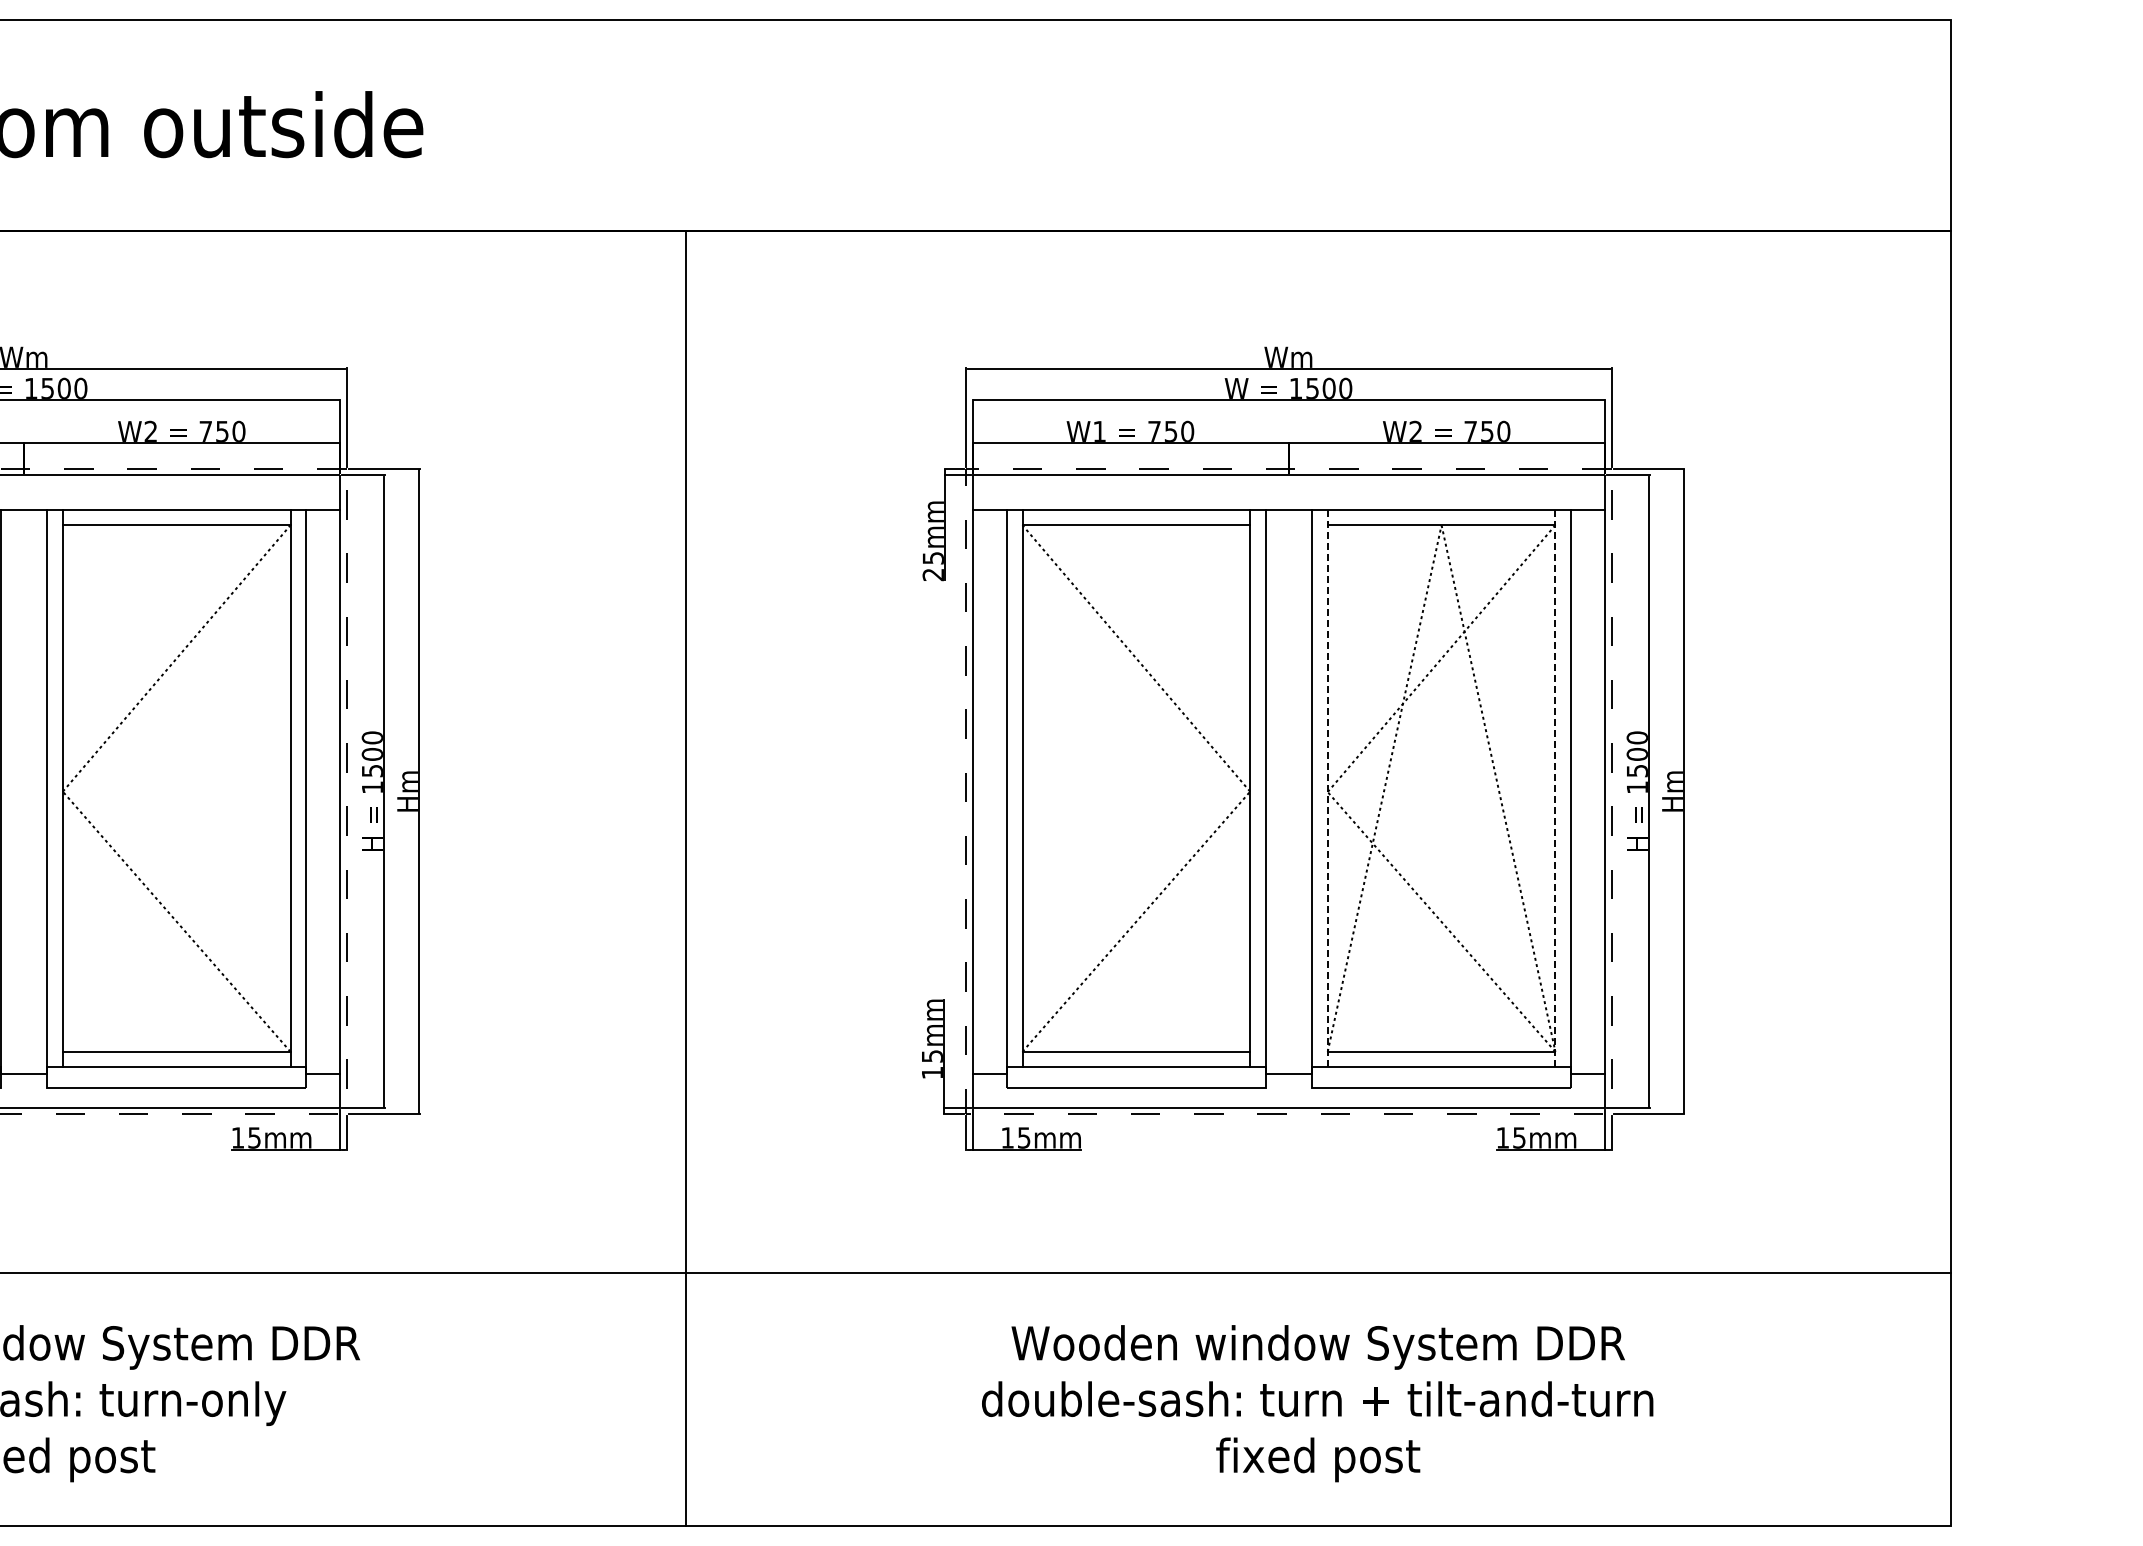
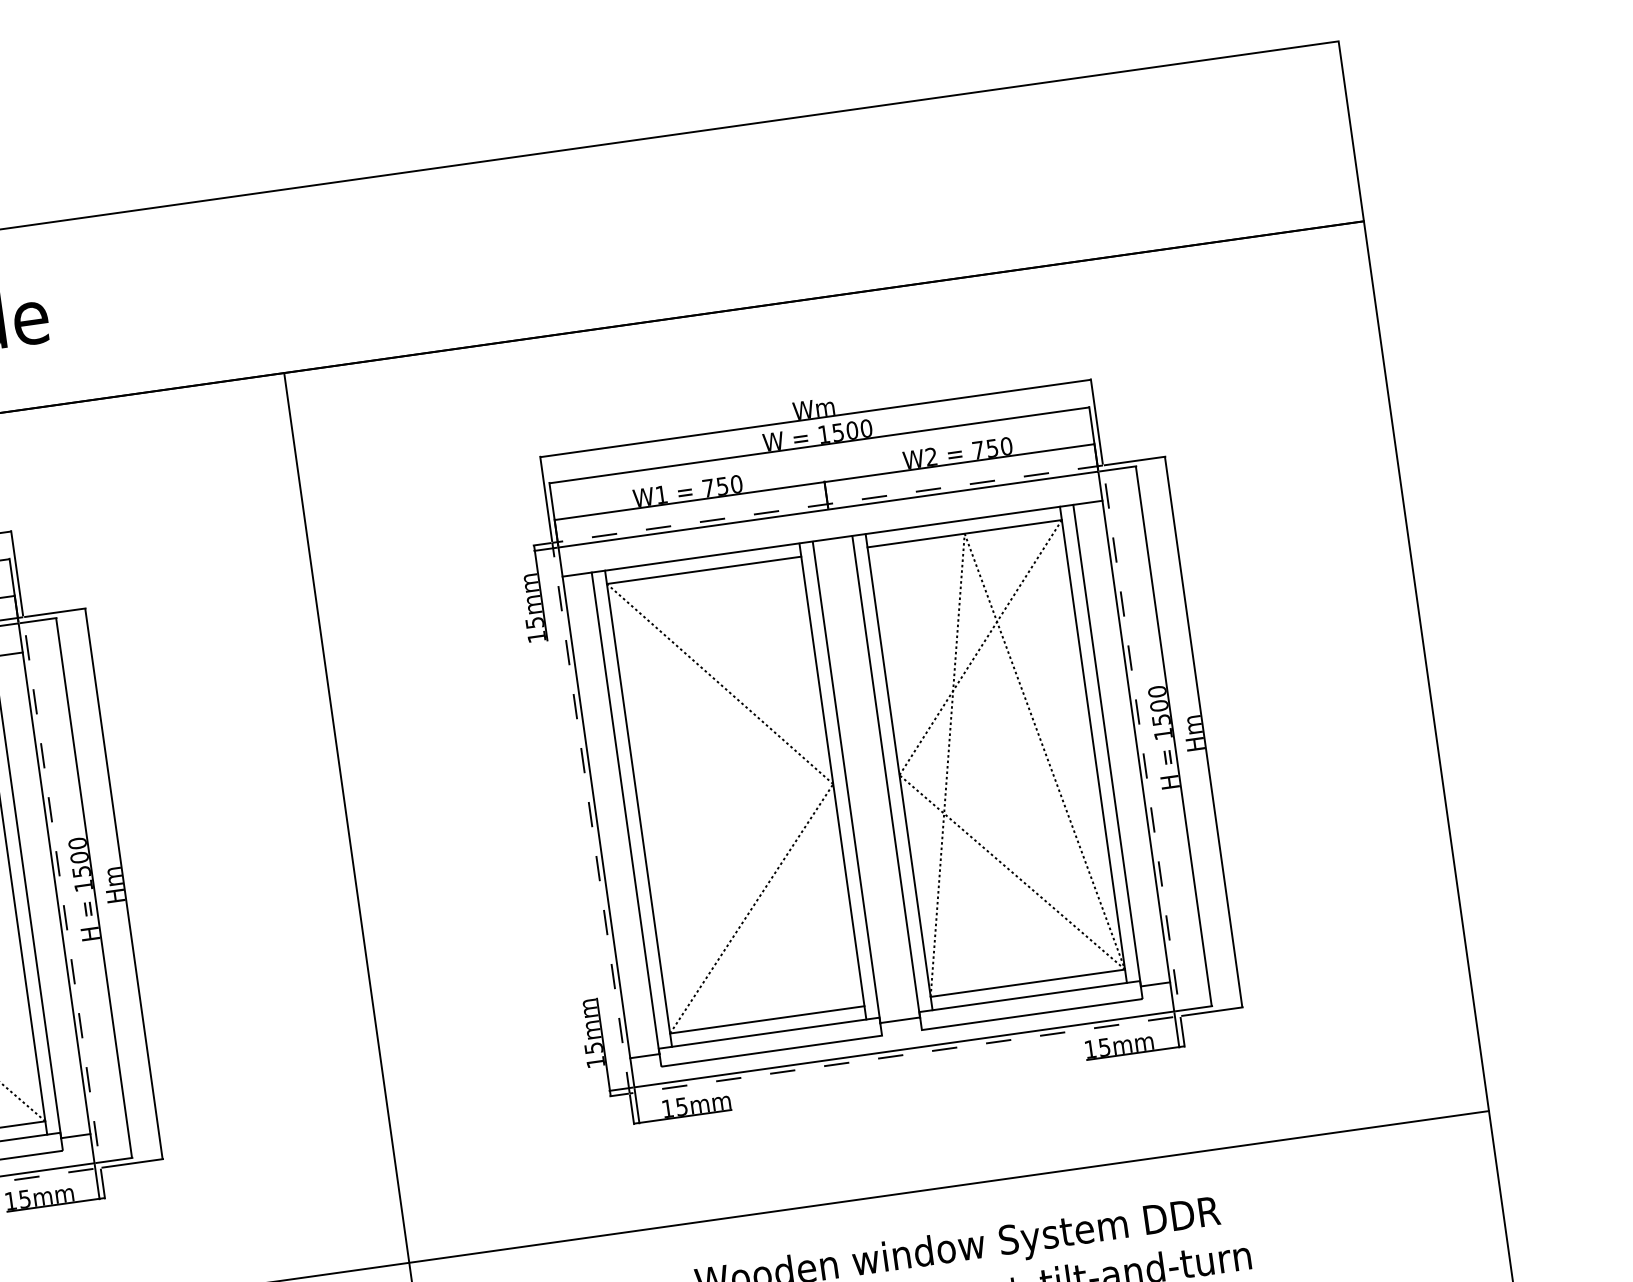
text: (932, 575) -> (536, 637), 25mm -> 15mm
line: (1327, 788) -> (898, 772), dashed -> solid
line: (1555, 788) -> (1093, 744), dashed -> solid

